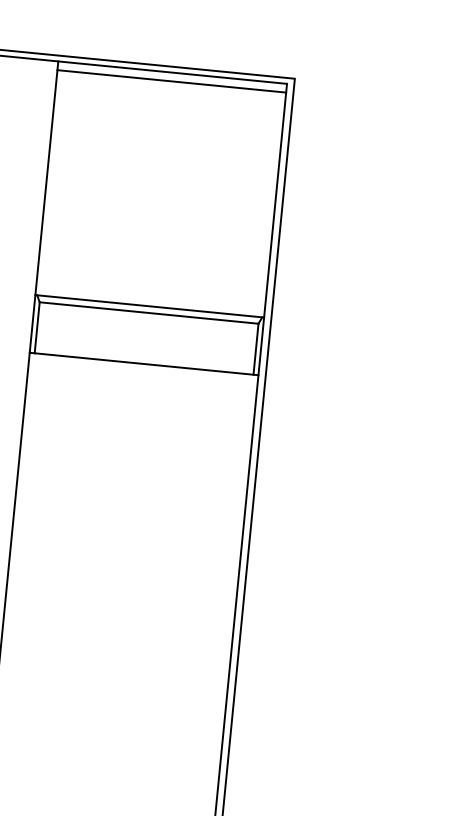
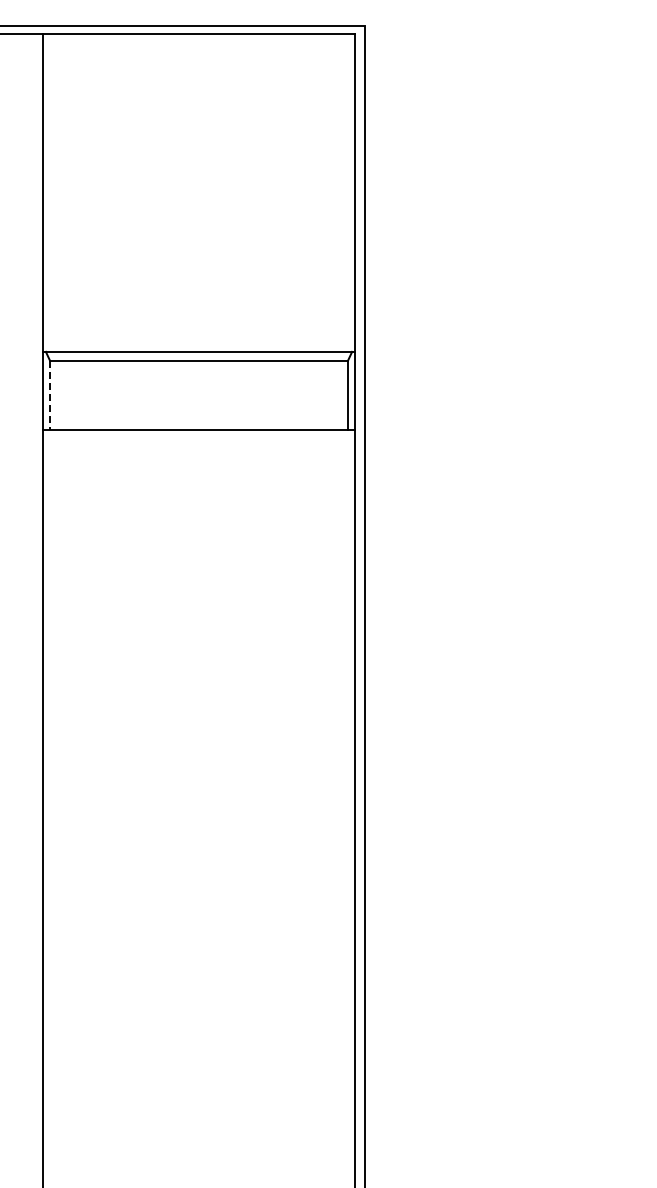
line: (171, 81) -> (198, 45), removed
line: (37, 327) -> (50, 395), solid -> dashed

